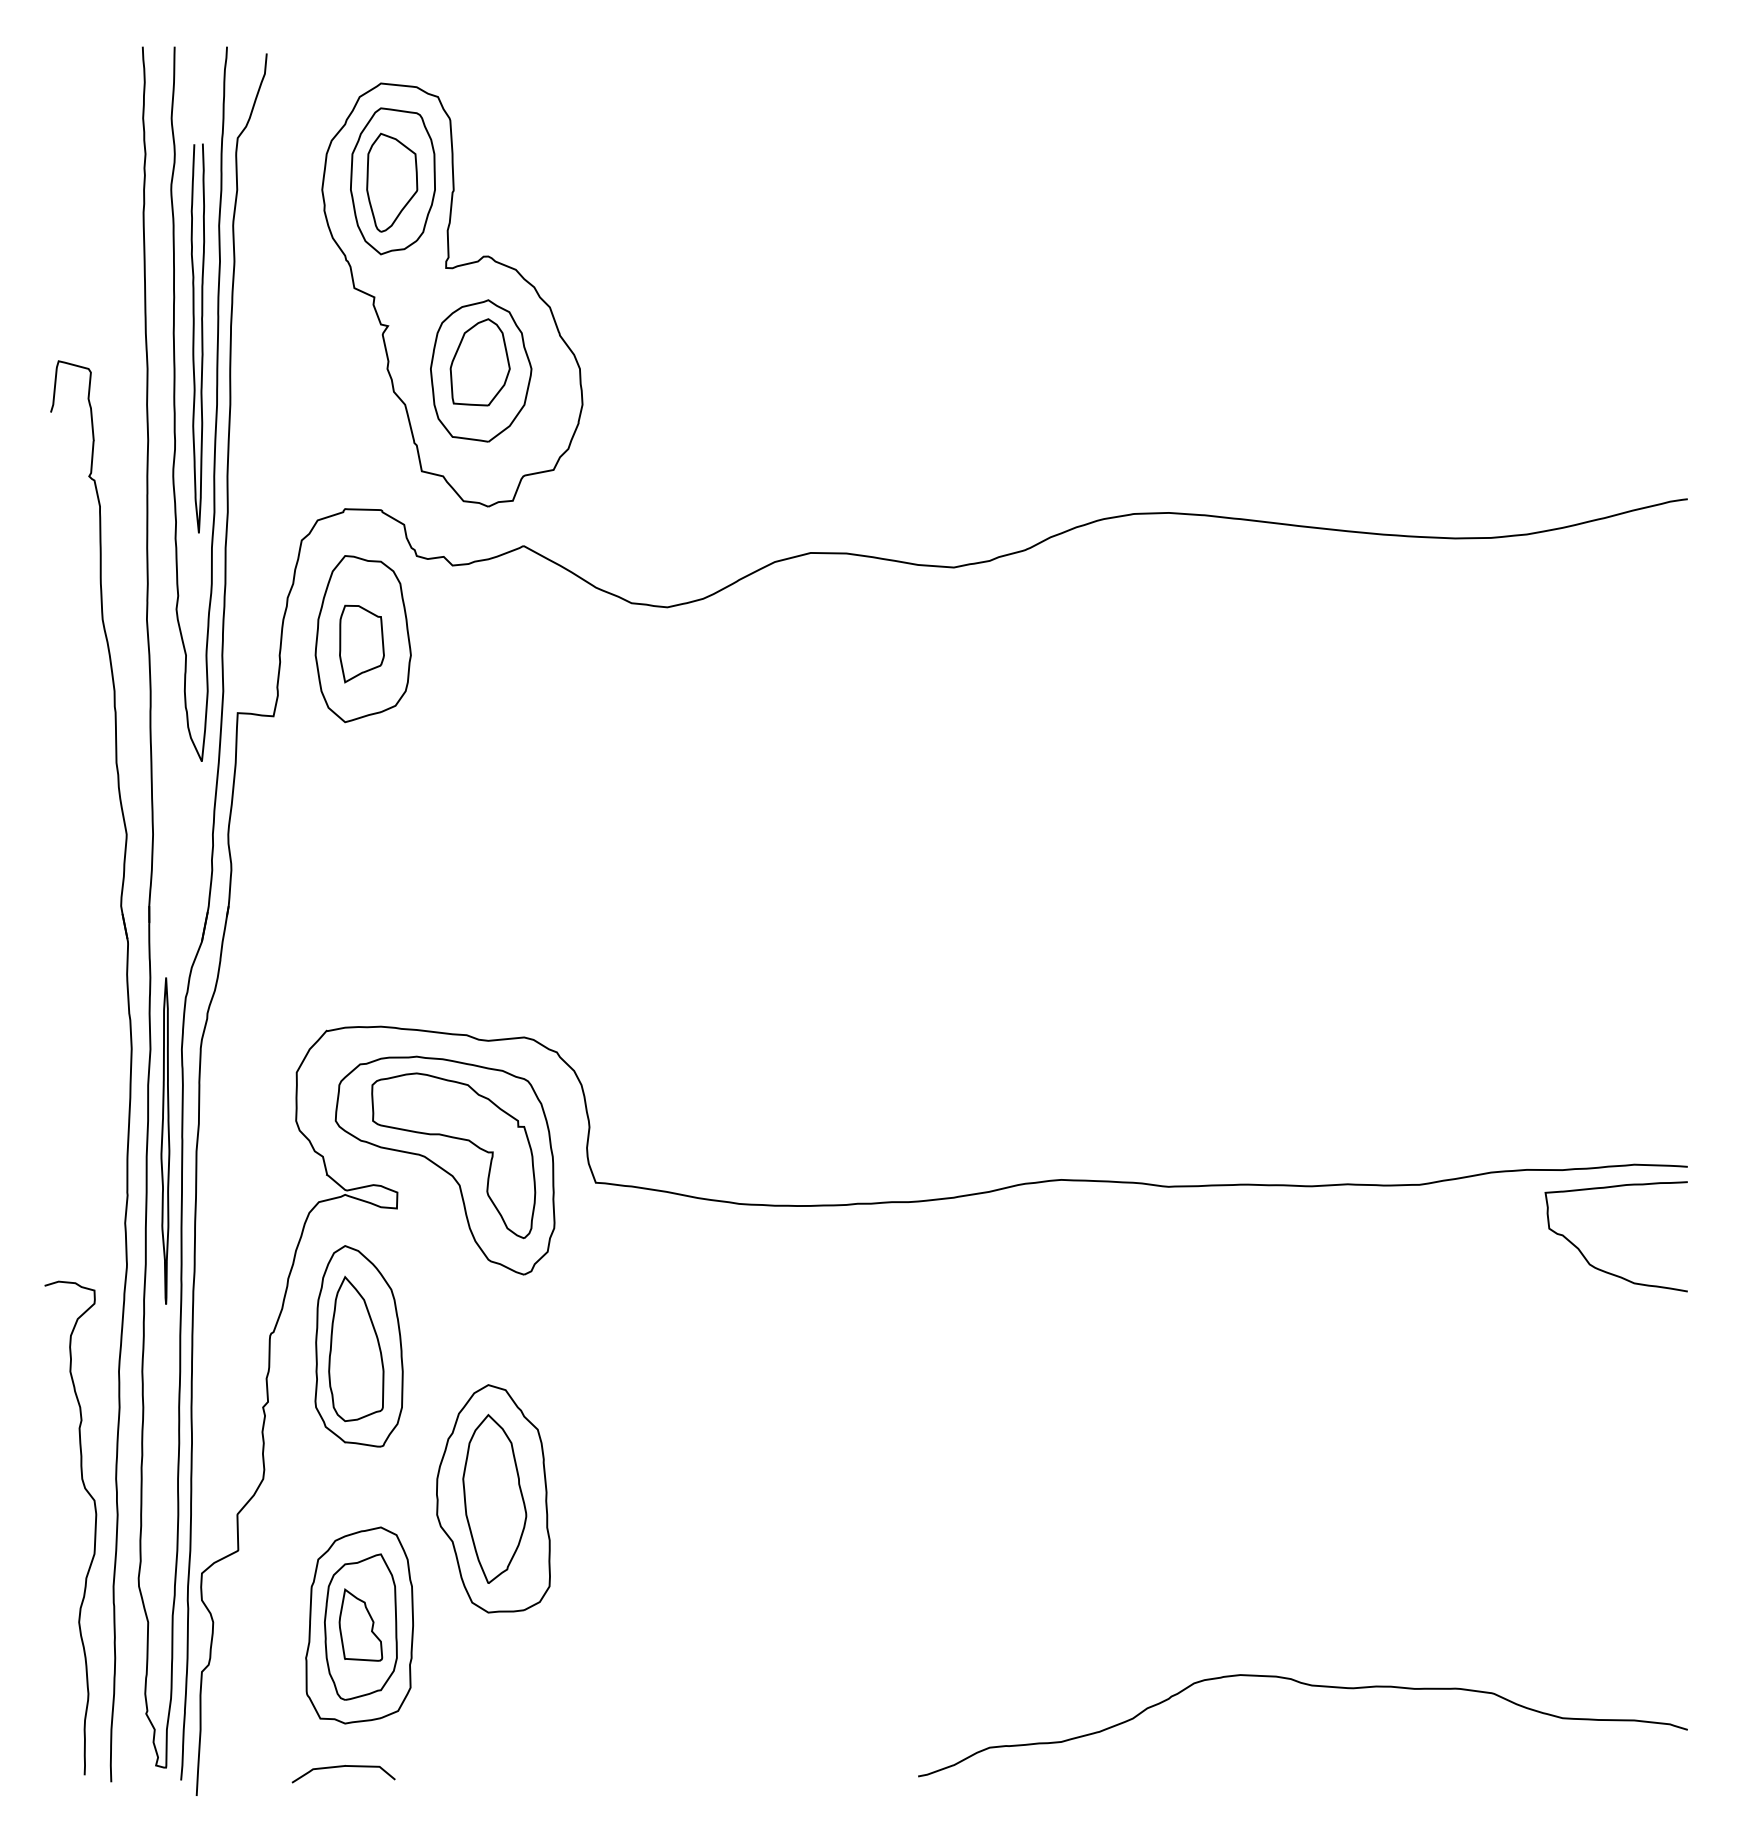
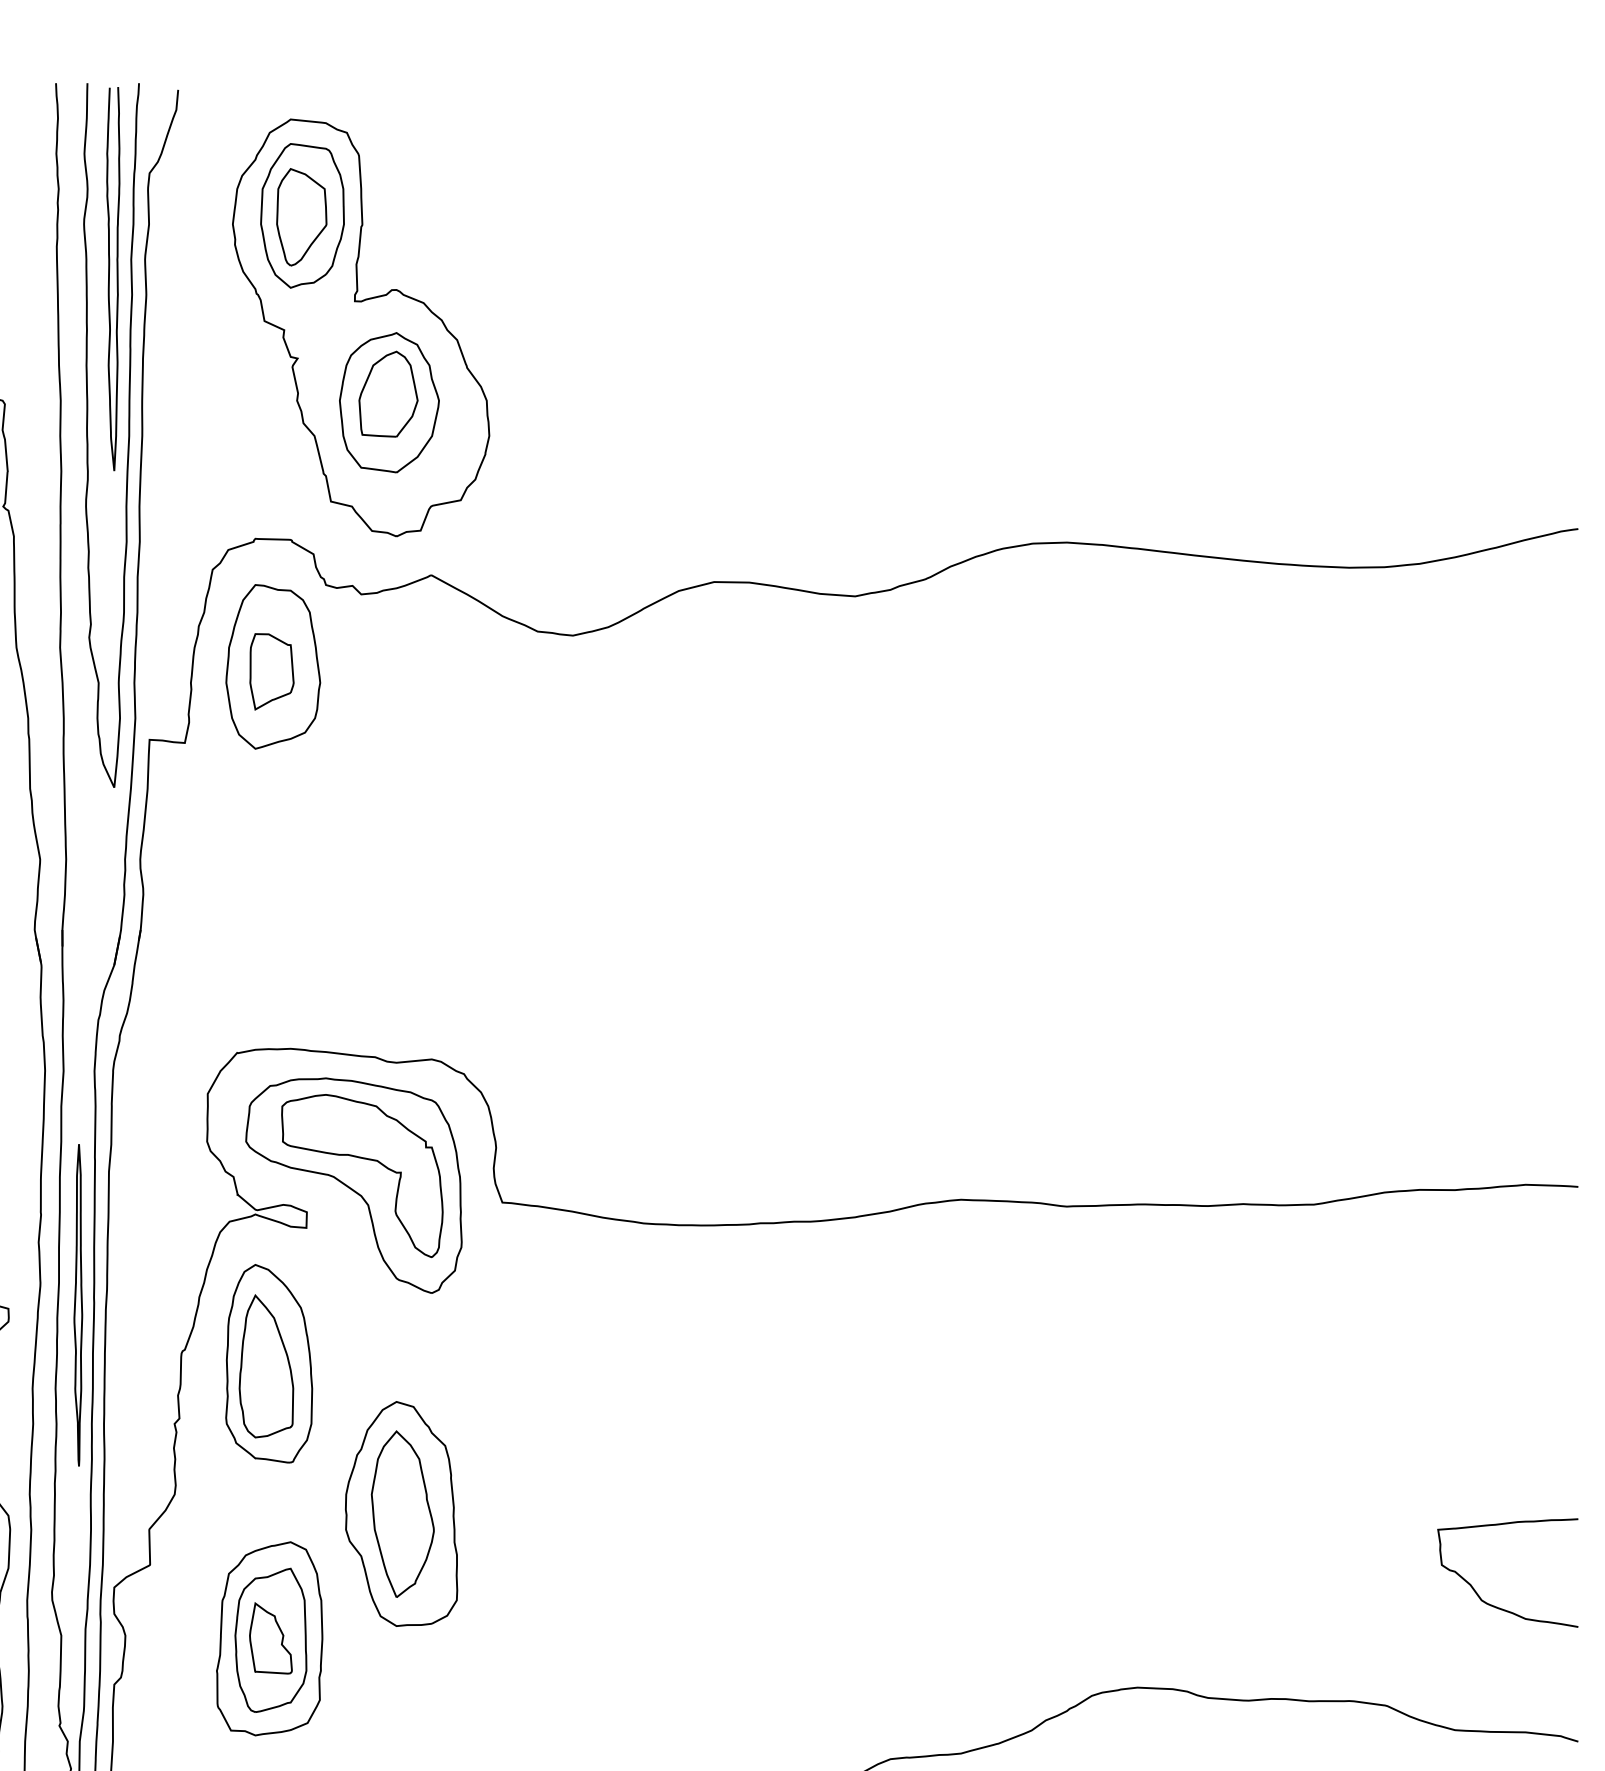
curve: (194, 338) -> (109, 279), moved
part: (165, 1140) -> (78, 1304), moved
curve: (1602, 1269) -> (1494, 1605), moved

